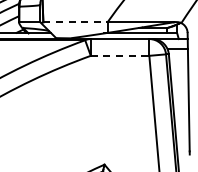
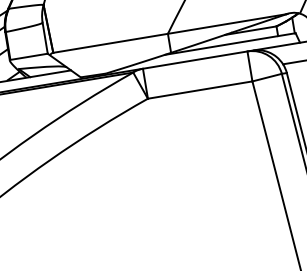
line: (75, 22) -> (110, 43), dashed -> solid
line: (120, 55) -> (200, 89), dashed -> solid

